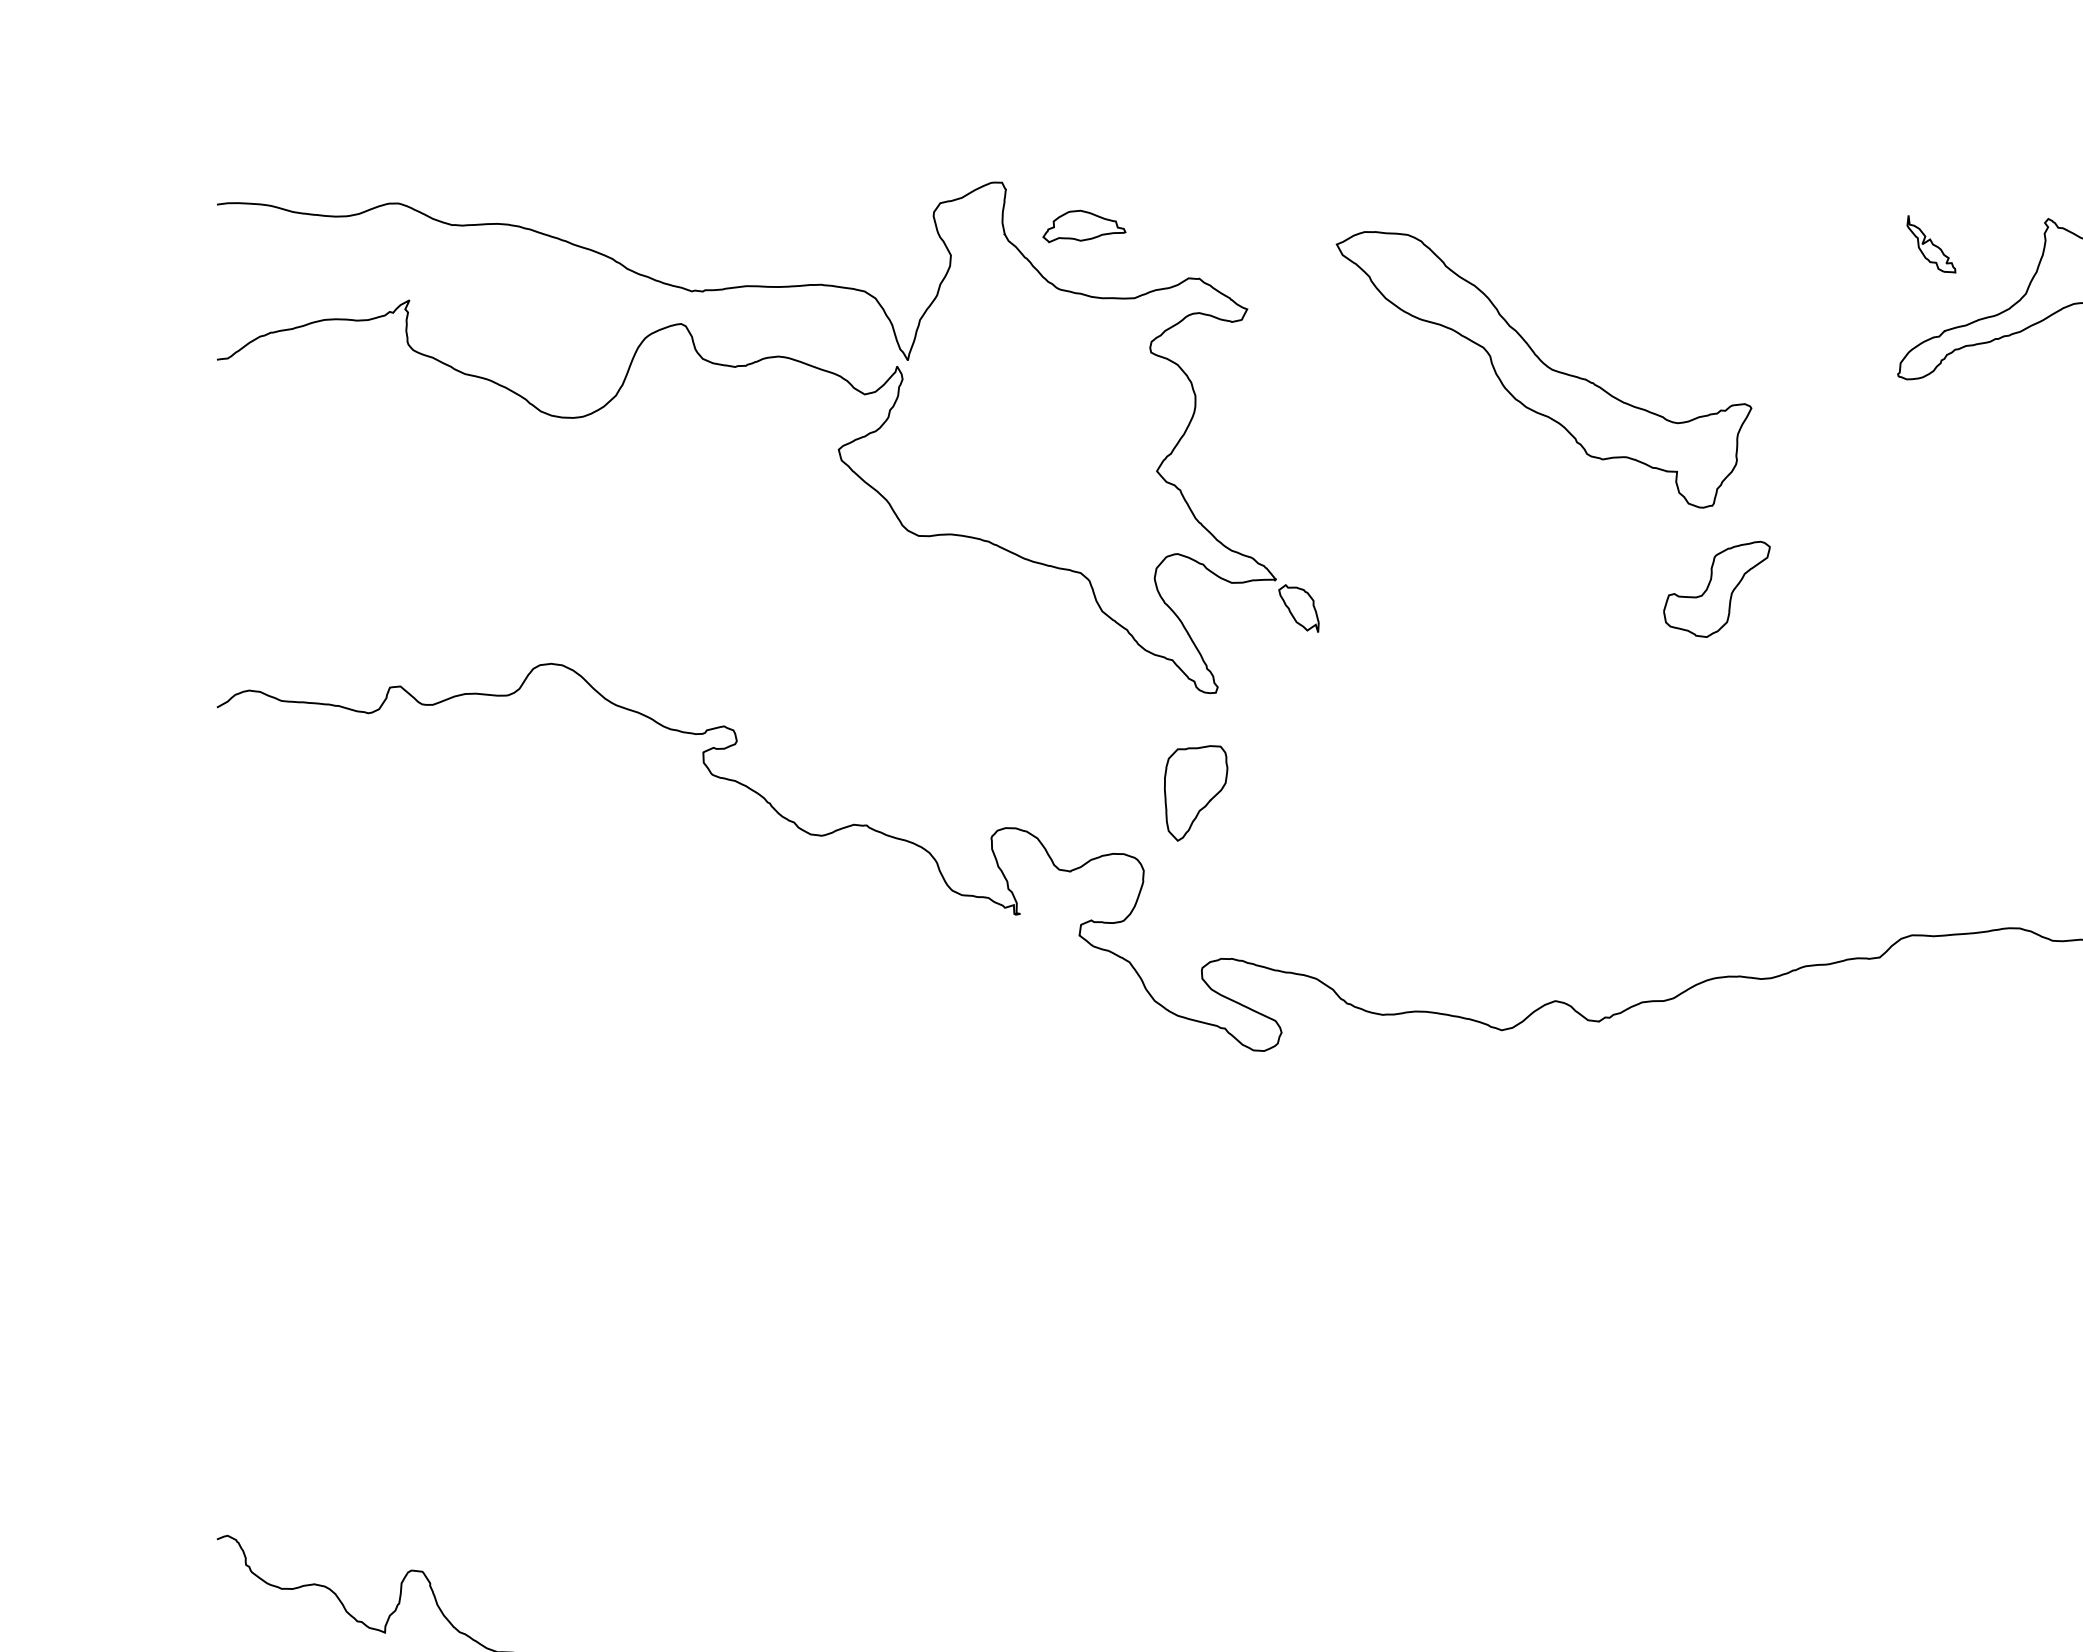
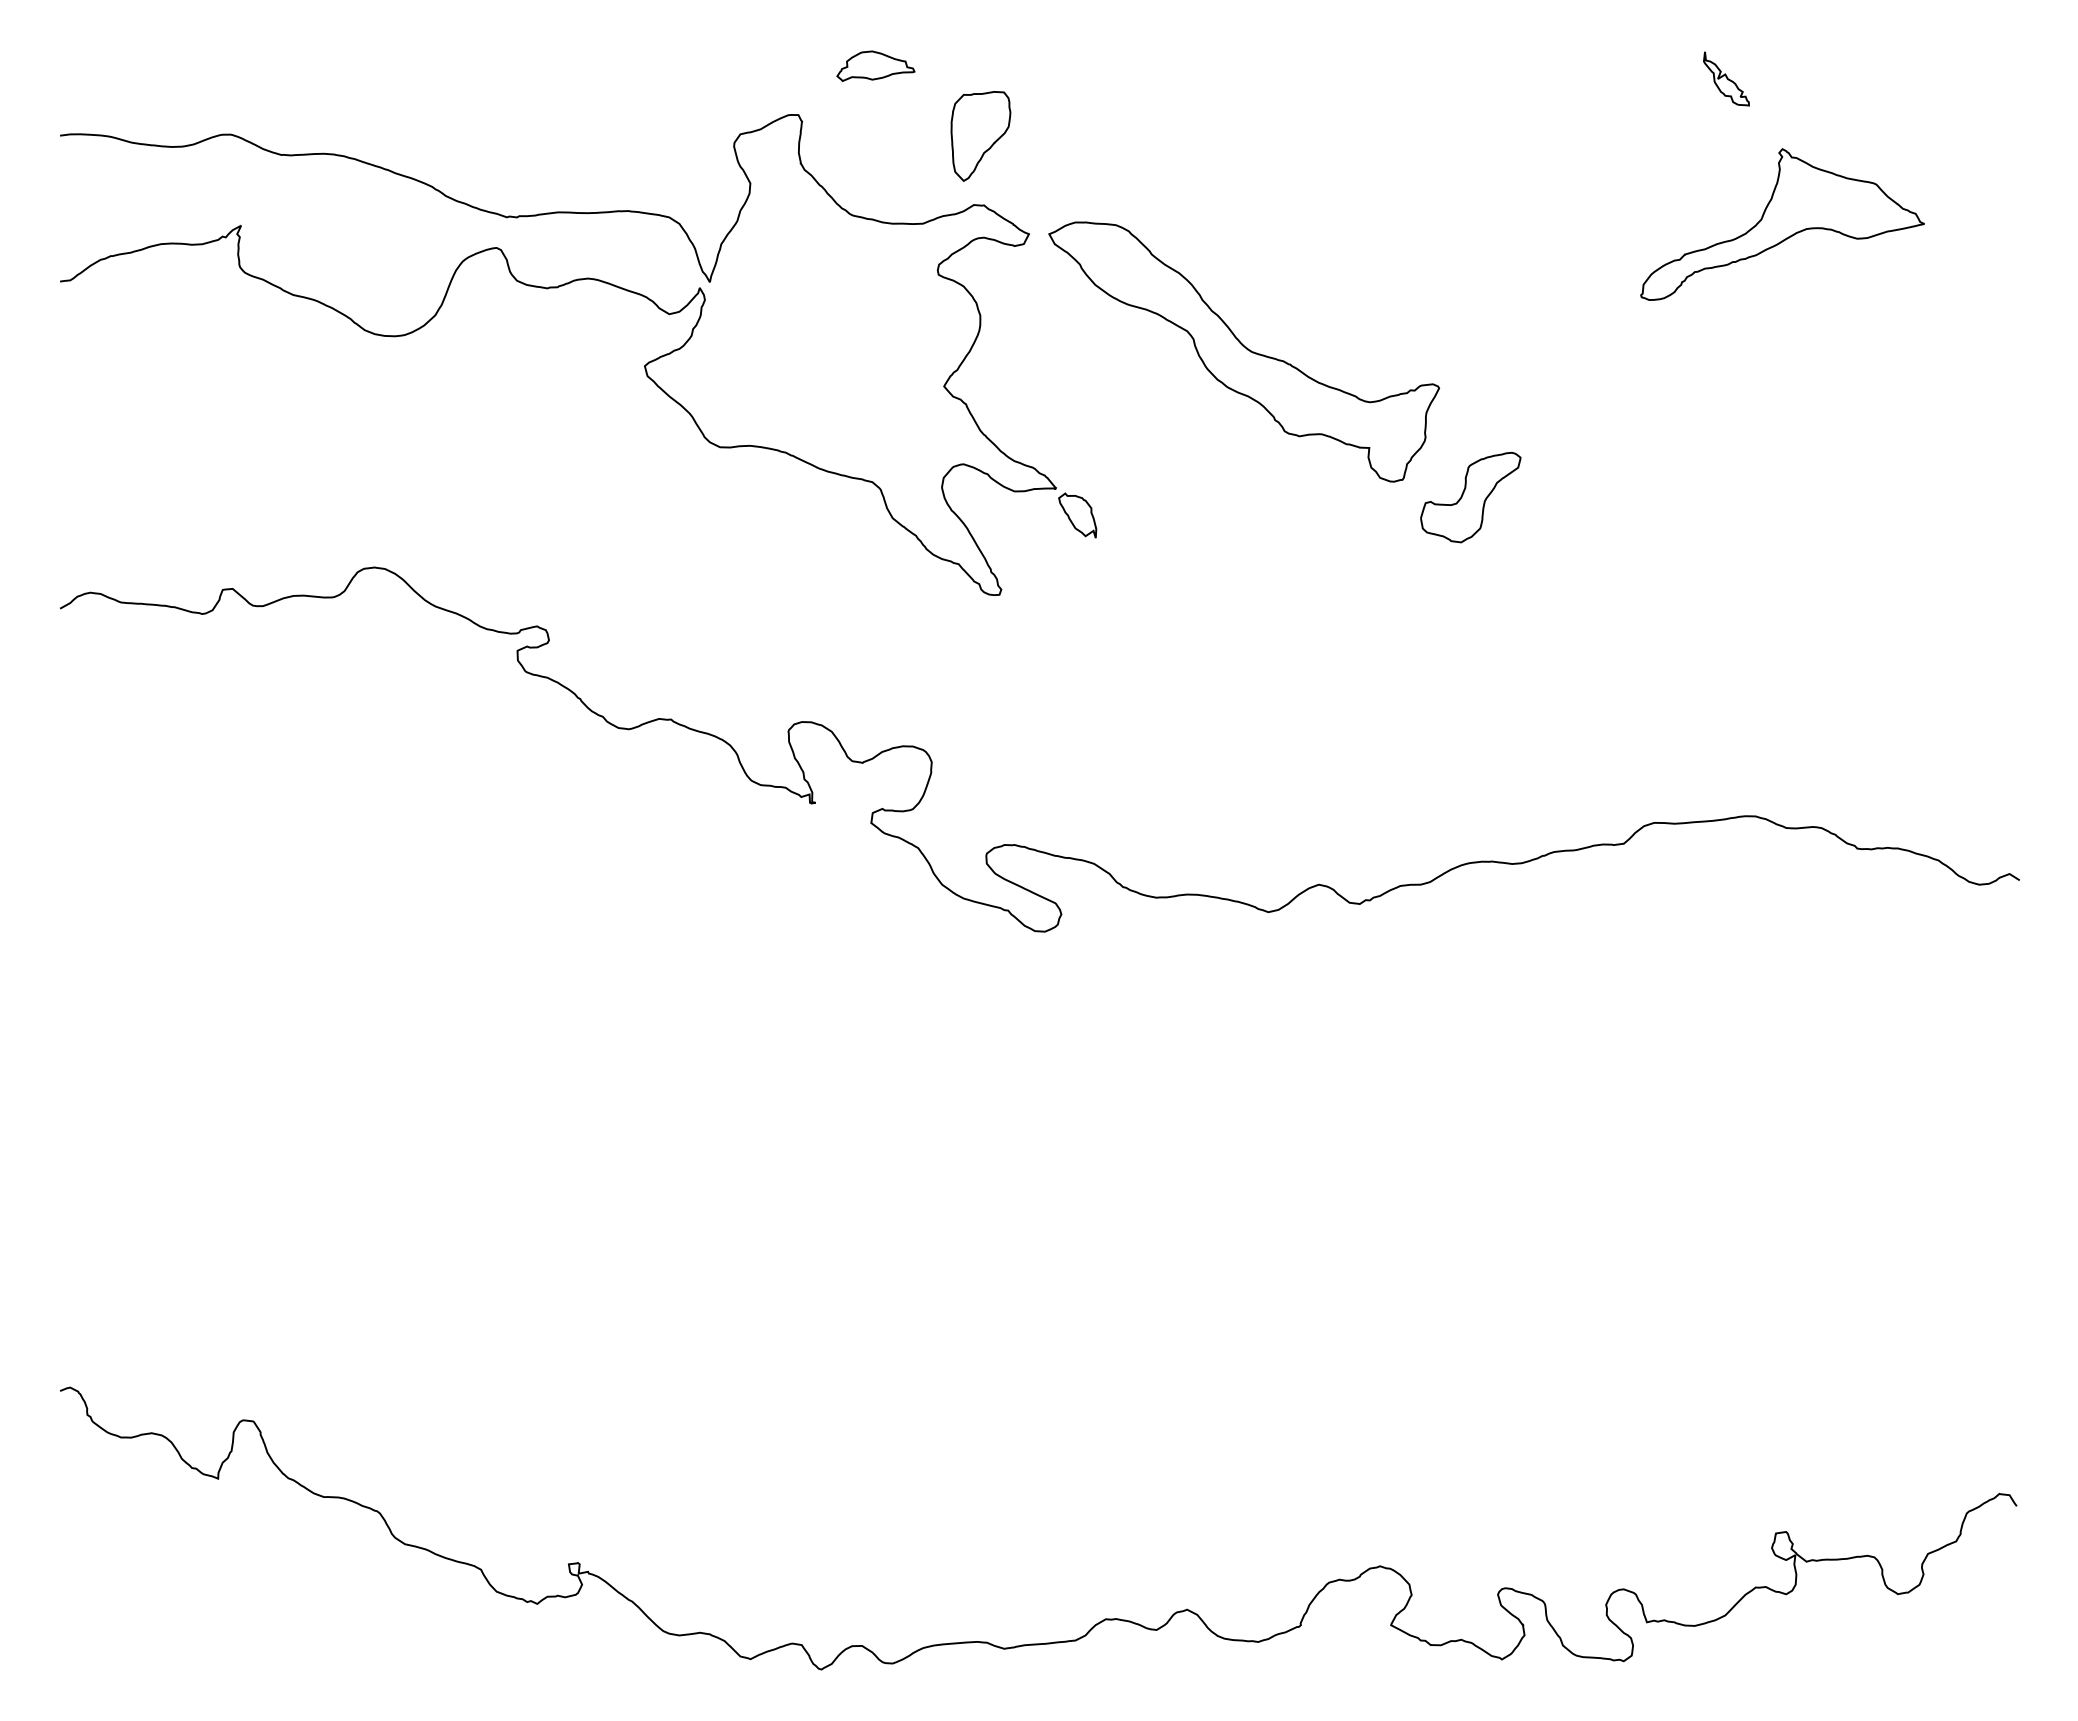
part: (1083, 225) -> (875, 65), moved
part: (1931, 243) -> (1726, 78), moved
part: (1544, 369) -> (1244, 351), moved
part: (1195, 793) -> (980, 136), moved

